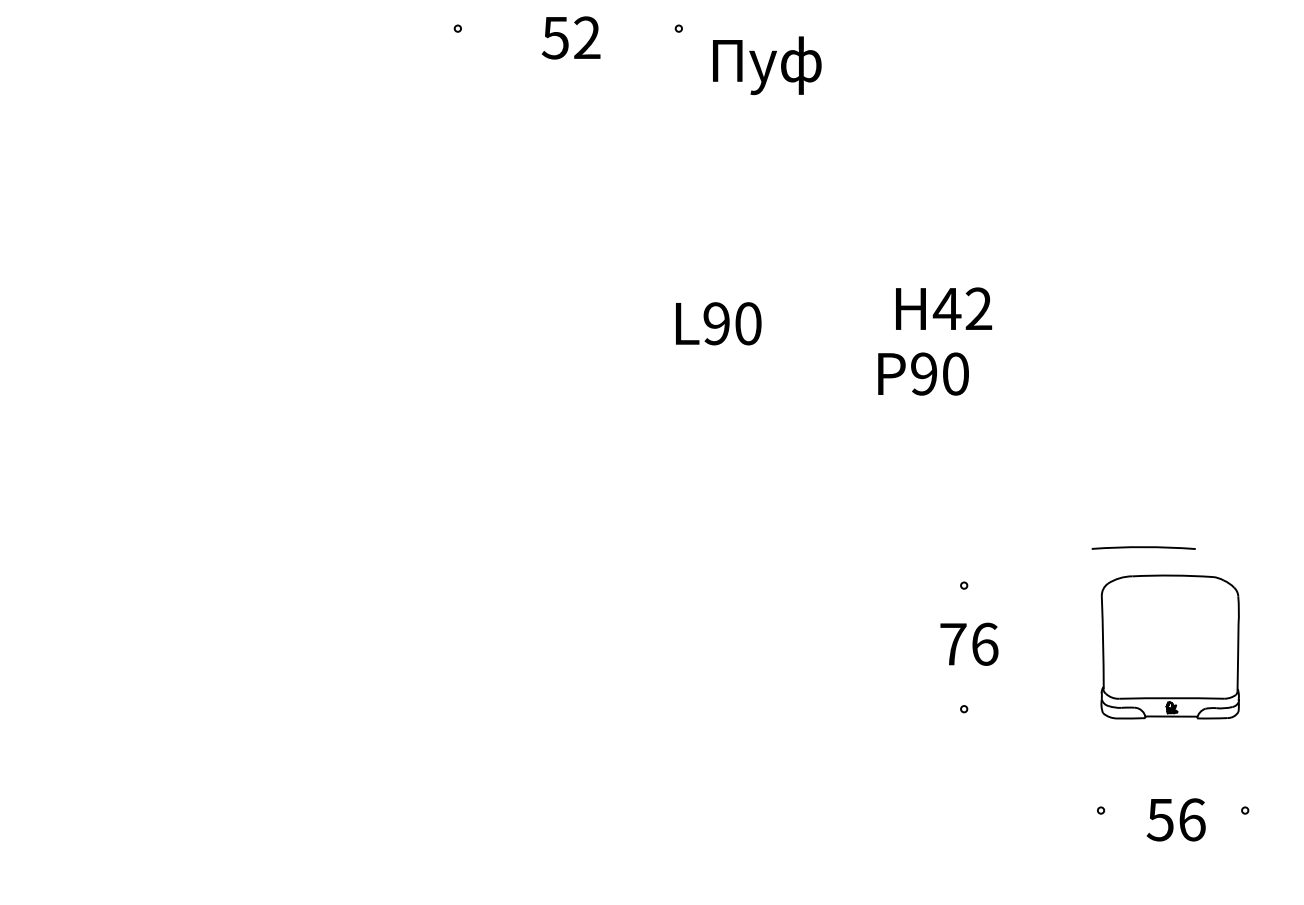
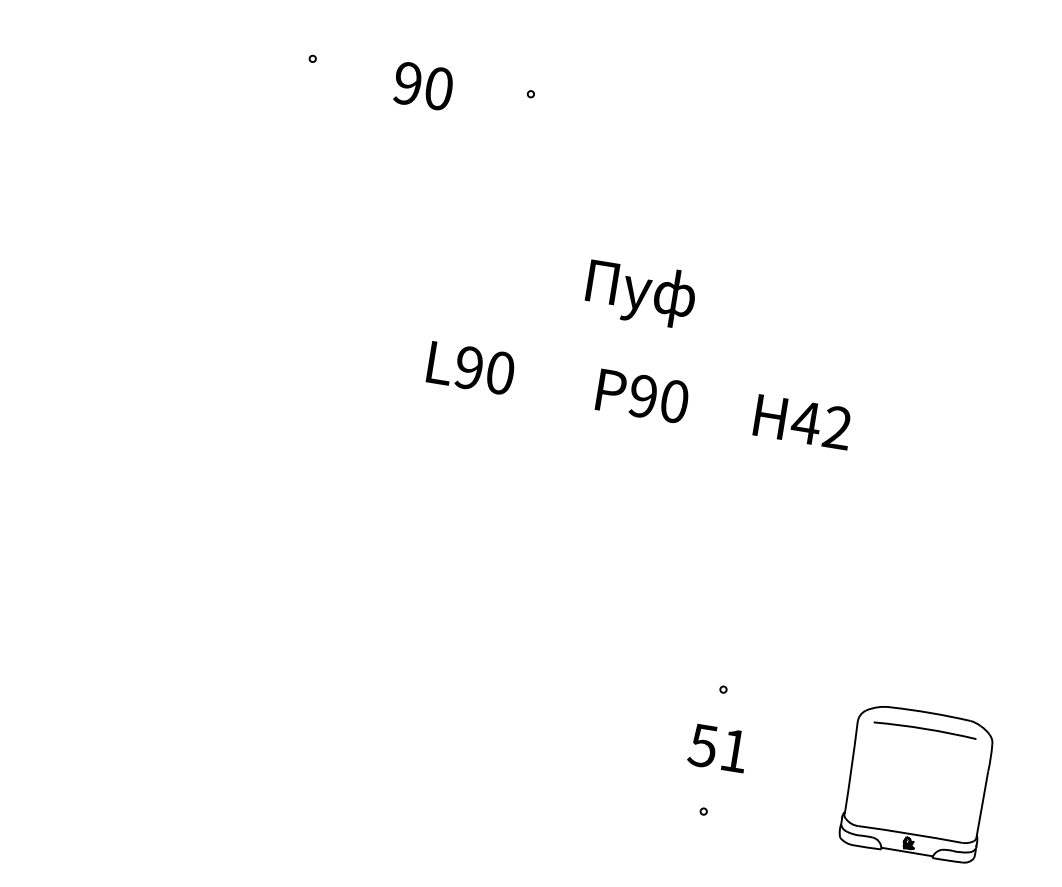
text: (570, 37) -> (422, 85), 52 -> 90
text: (767, 65) -> (641, 293), moved
text: (944, 308) -> (803, 421), moved
text: (718, 323) -> (470, 368), moved
text: (923, 373) -> (642, 395), moved
line: (1143, 547) -> (925, 729), moved
text: (968, 643) -> (718, 747), 76 -> 51

